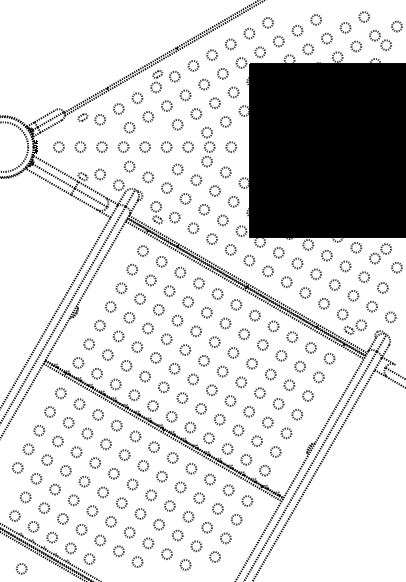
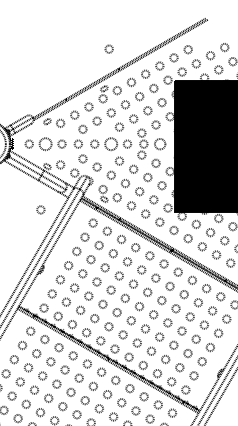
circle: (163, 21) -> (108, 48), added
circle: (80, 146) -> (45, 143), size x1.6
circle: (166, 146) -> (110, 143), size x1.6
circle: (231, 146) -> (160, 143), size x1.4
circle: (73, 233) -> (40, 209), added

